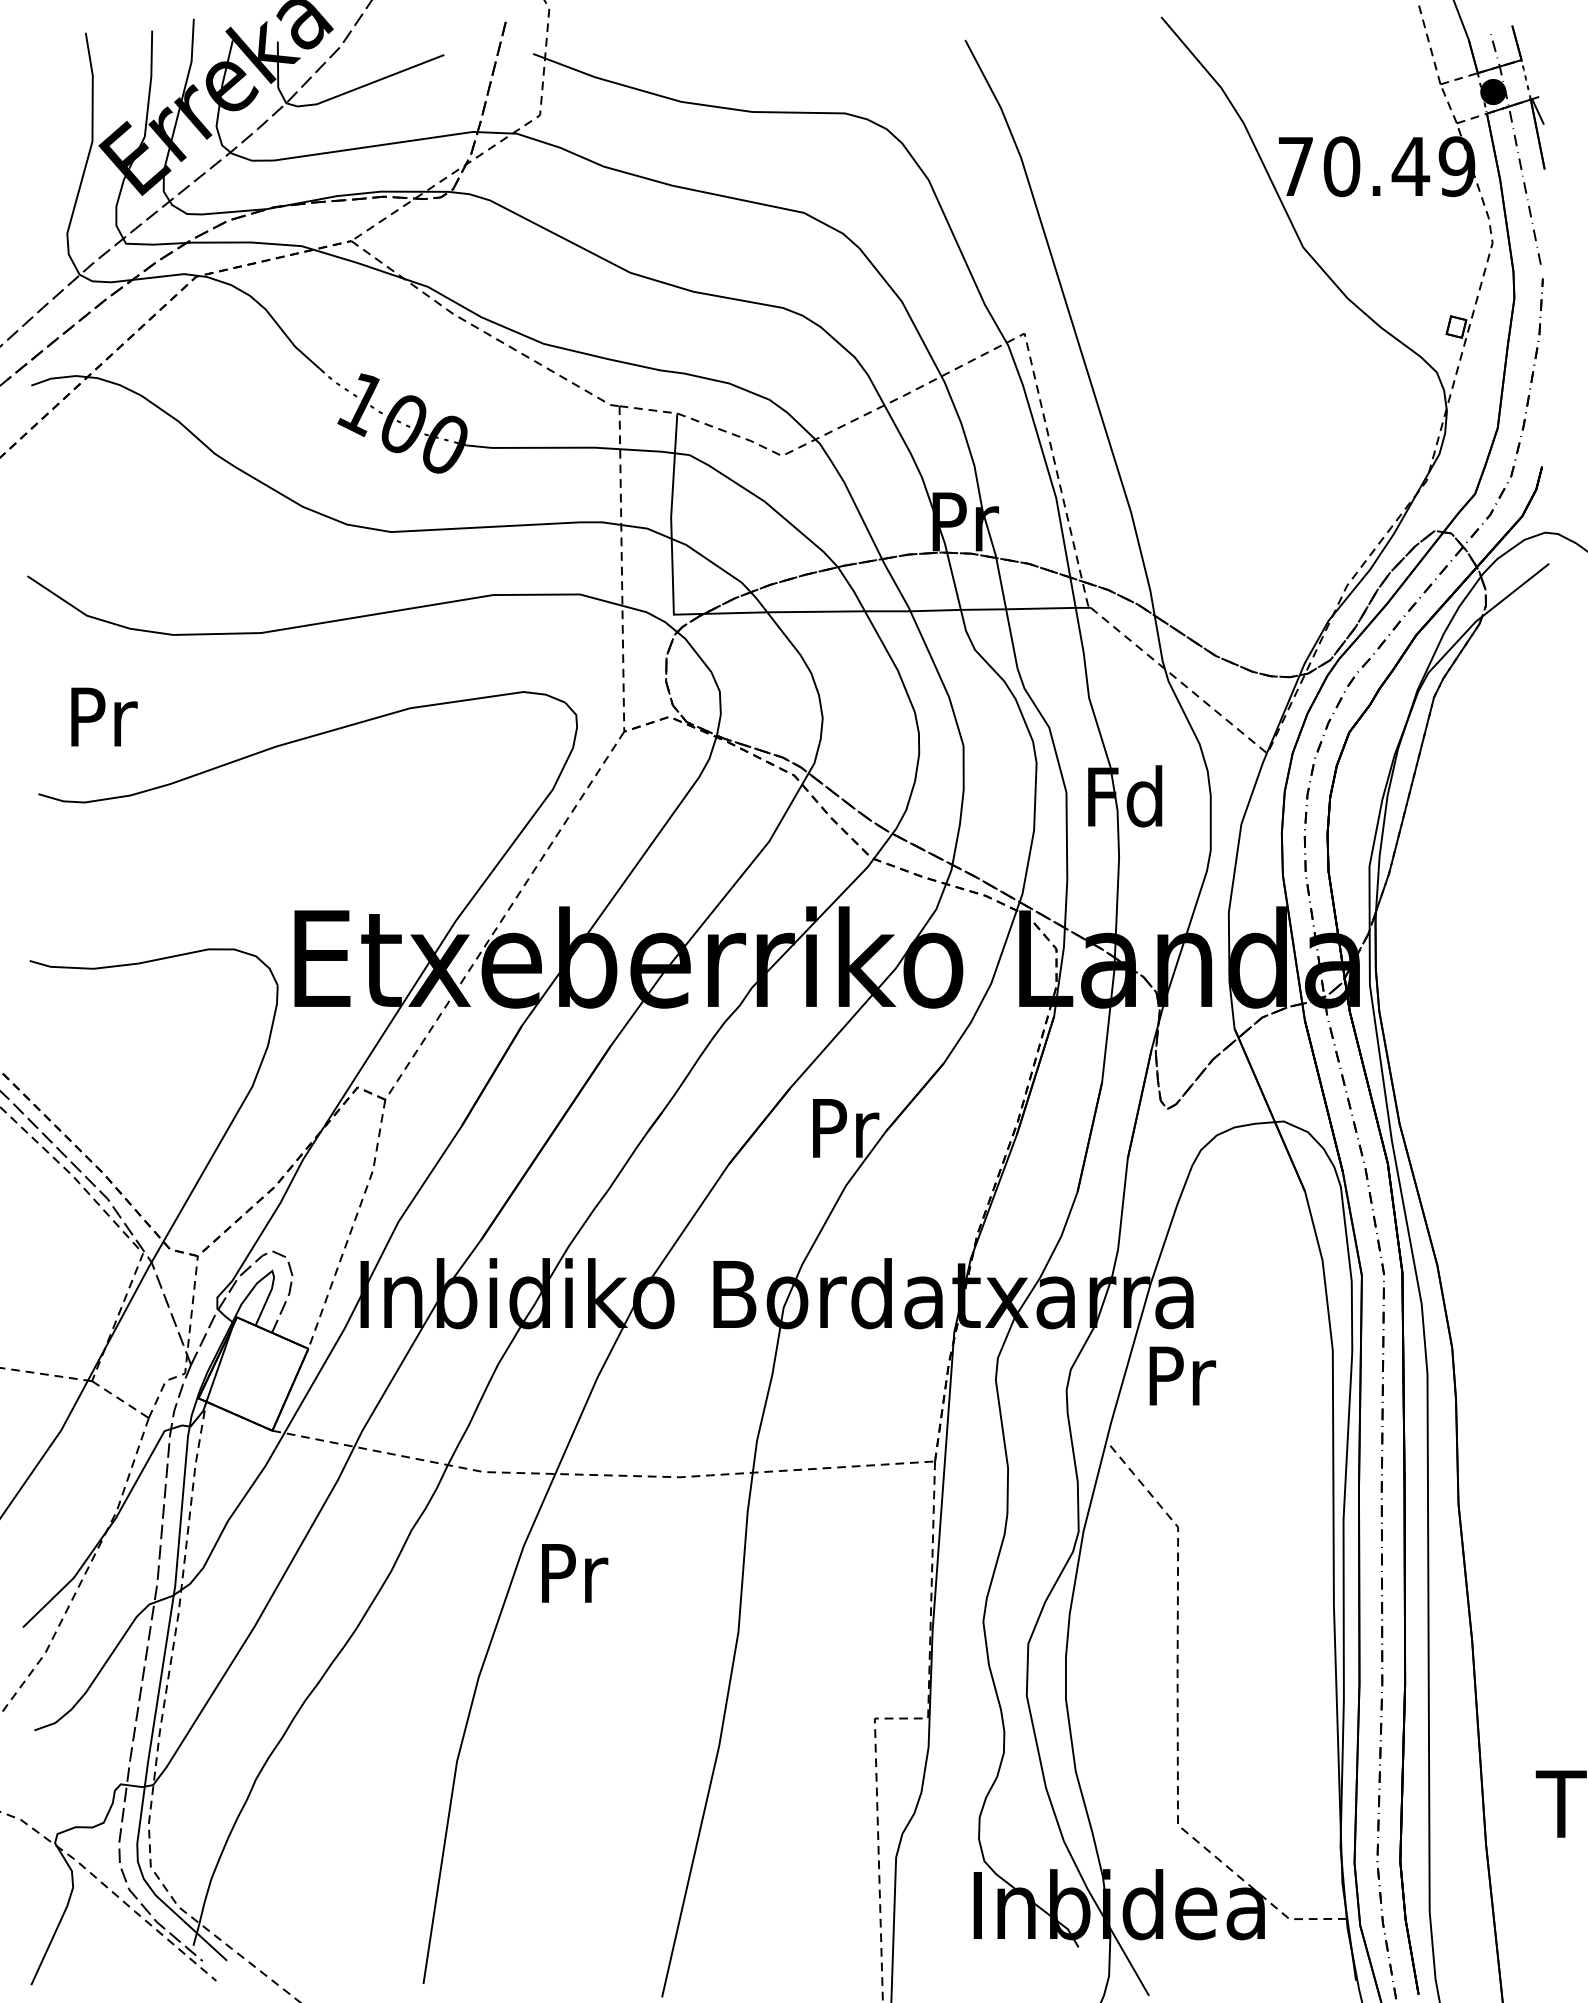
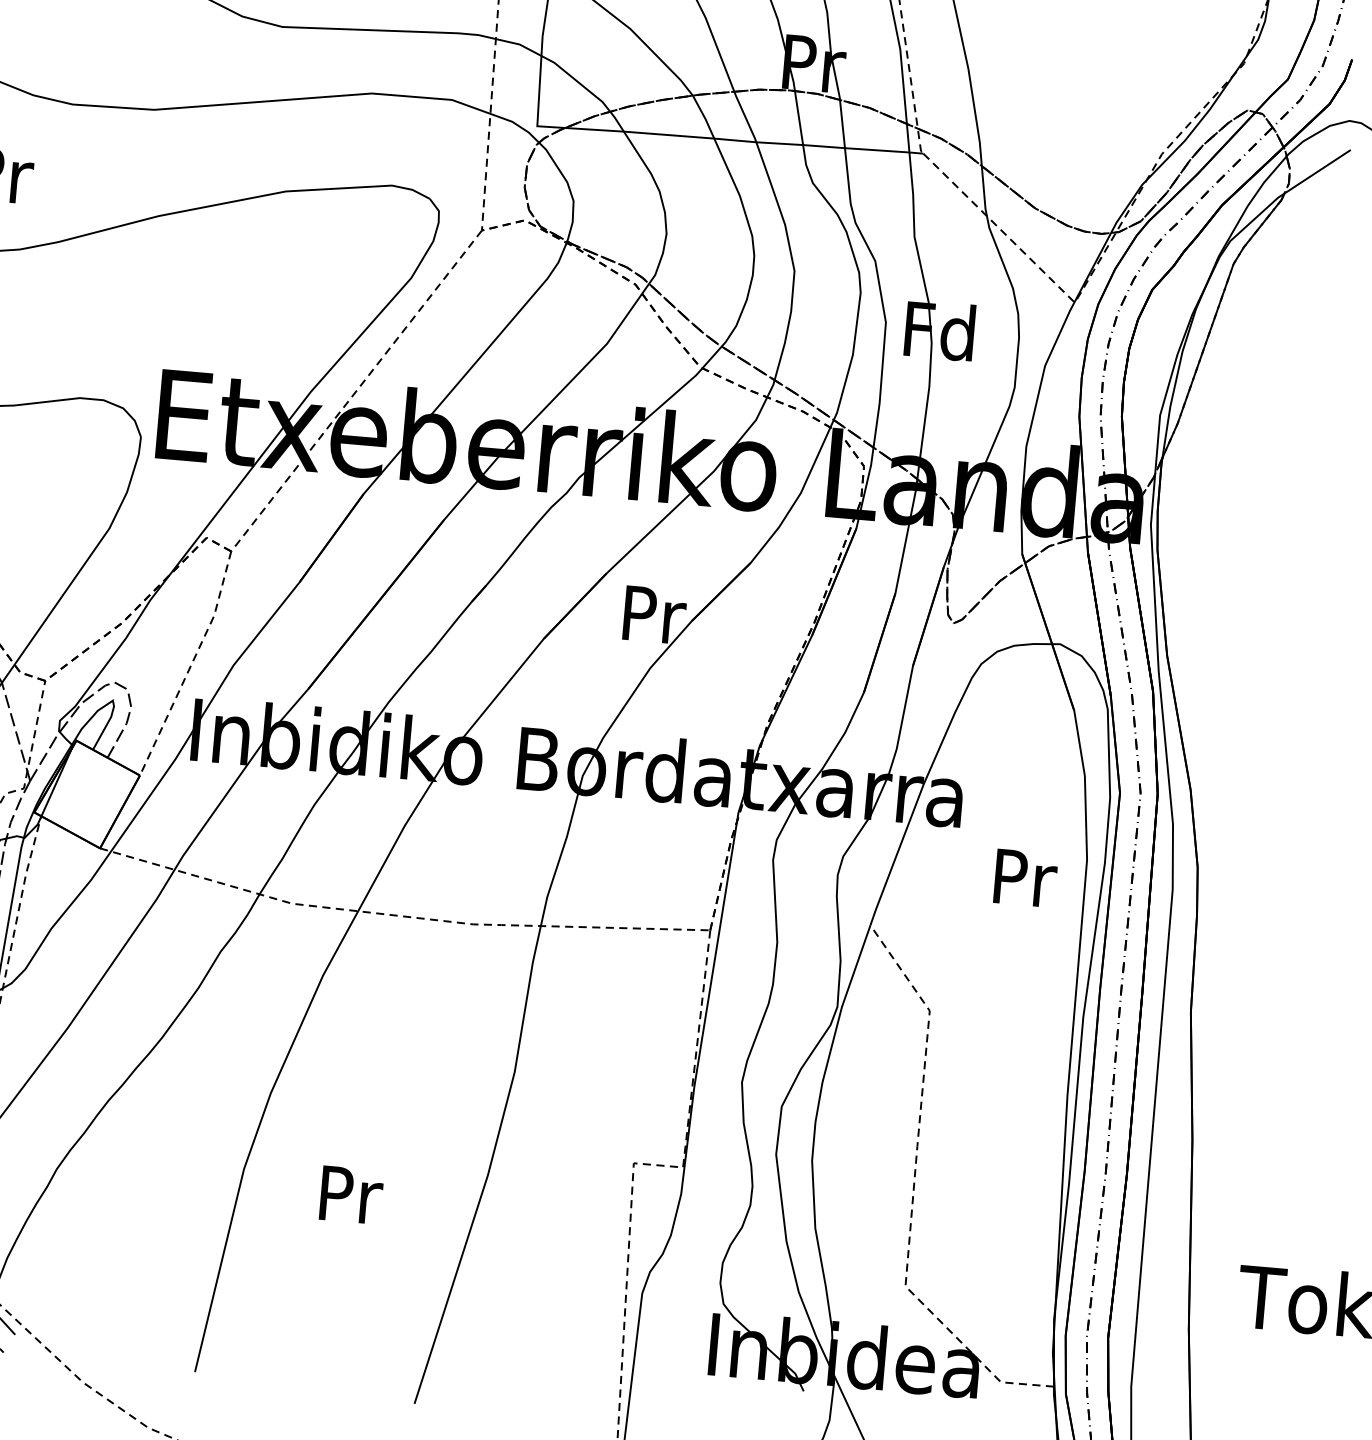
text: (1182, 1375) -> (1025, 877), moved
text: (575, 1573) -> (352, 1195), moved

